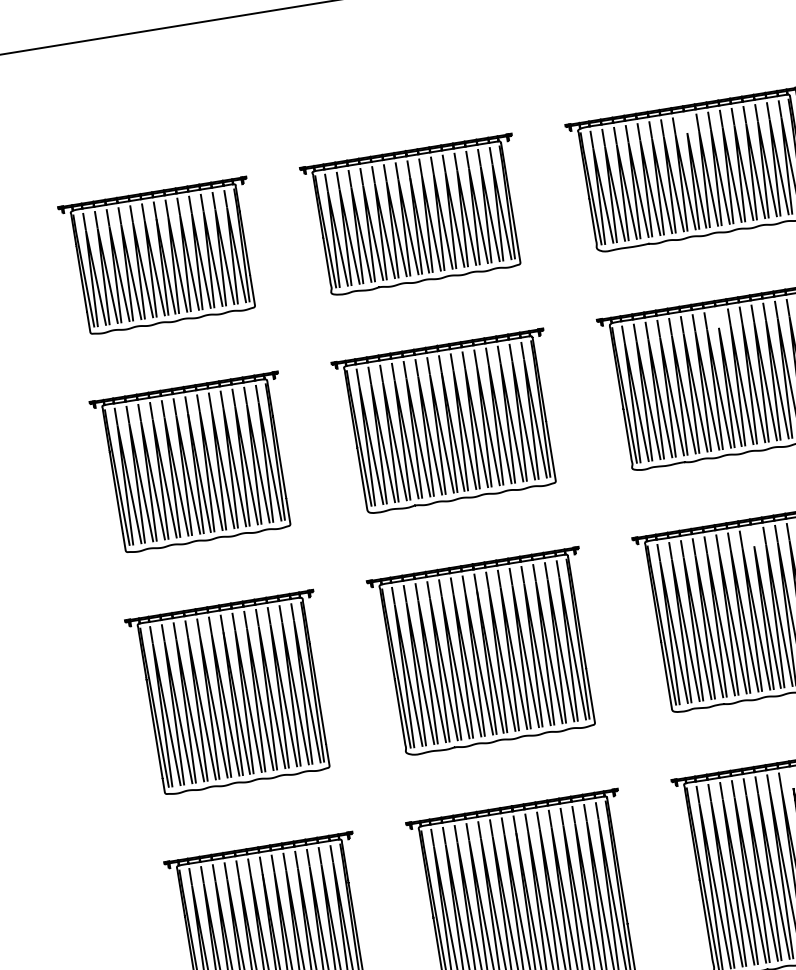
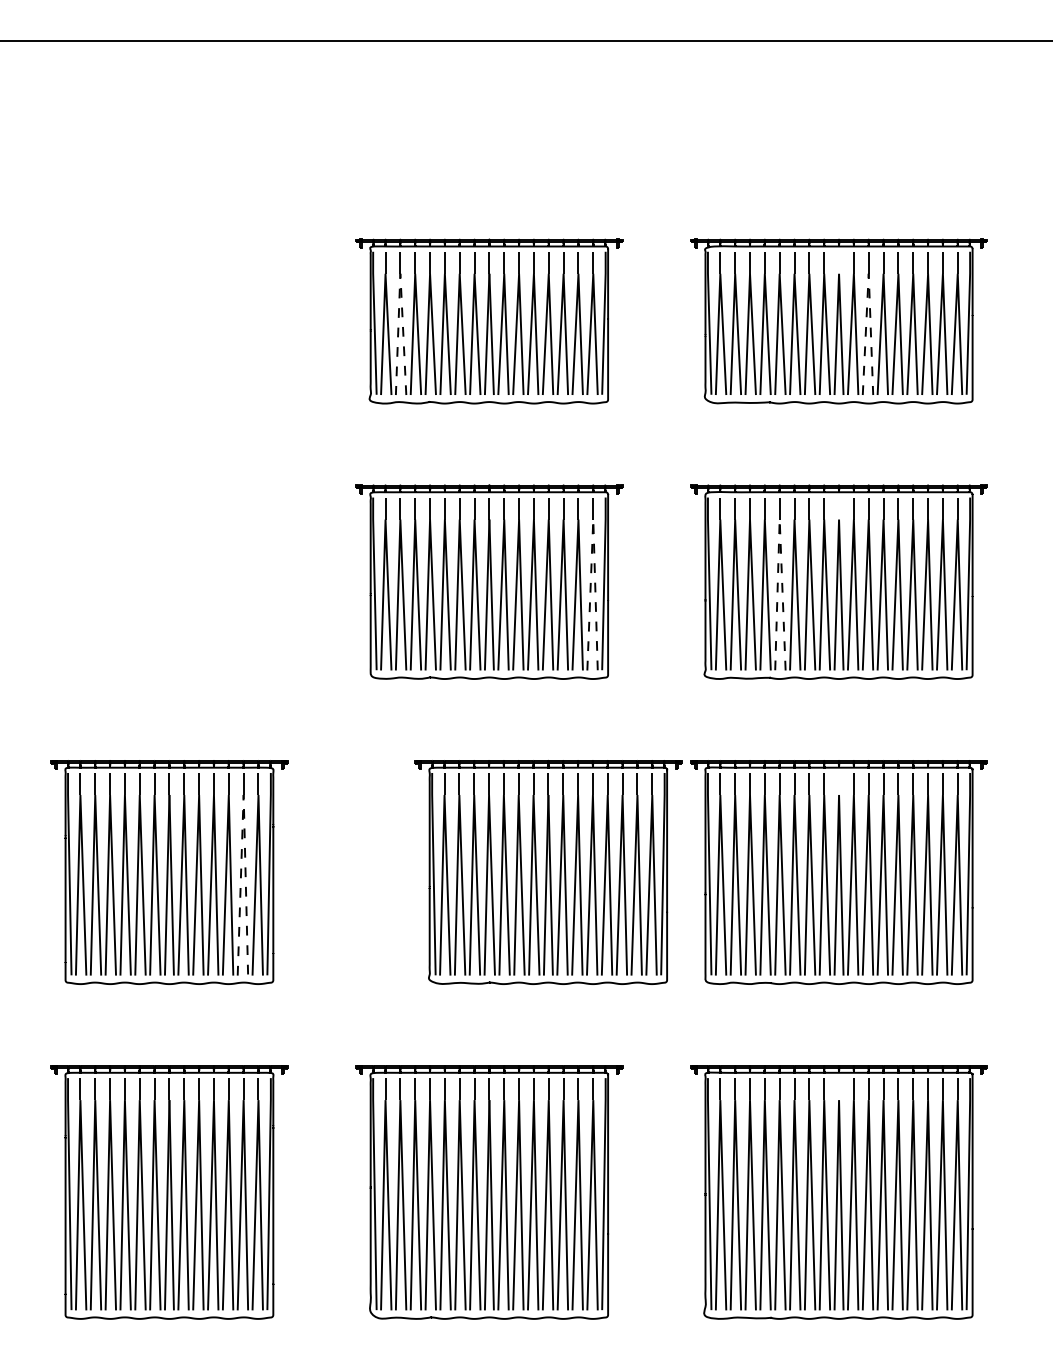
line: (710, 129) -> (868, 273), solid -> dashed
line: (339, 189) -> (400, 273), solid -> dashed
part: (162, 256) -> (169, 321), removed
line: (671, 335) -> (779, 519), solid -> dashed
line: (524, 359) -> (593, 519), solid -> dashed
part: (196, 462) -> (169, 581), removed
line: (282, 622) -> (243, 794), solid -> dashed
part: (487, 652) -> (548, 872), moved

